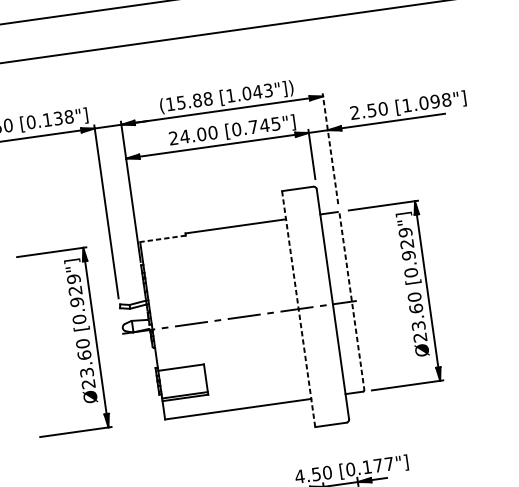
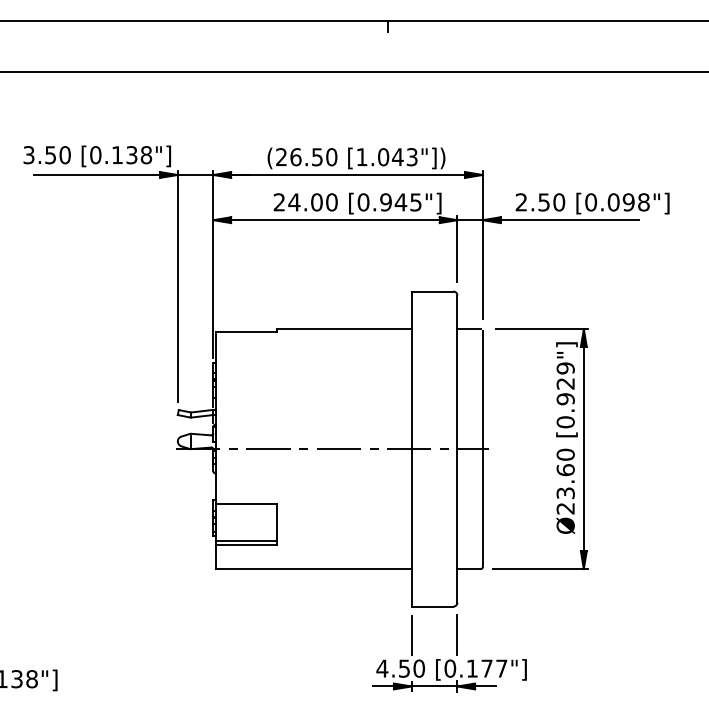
text: (189, 101) -> (306, 157), (15.88 -> (26.50
text: (407, 105) -> (591, 202), [1.098"] -> [0.098"]
text: (253, 127) -> (385, 202), [0.745"] -> [0.945"]
line: (330, 148) -> (482, 244), dashed -> solid
line: (162, 239) -> (246, 332), dashed -> solid
line: (351, 301) -> (482, 449), dashed -> solid
line: (298, 309) -> (411, 449), dashed -> solid
part: (75, 343) -> (113, 453), removed
line: (352, 443) -> (457, 634), added
line: (318, 448) -> (411, 635), added

